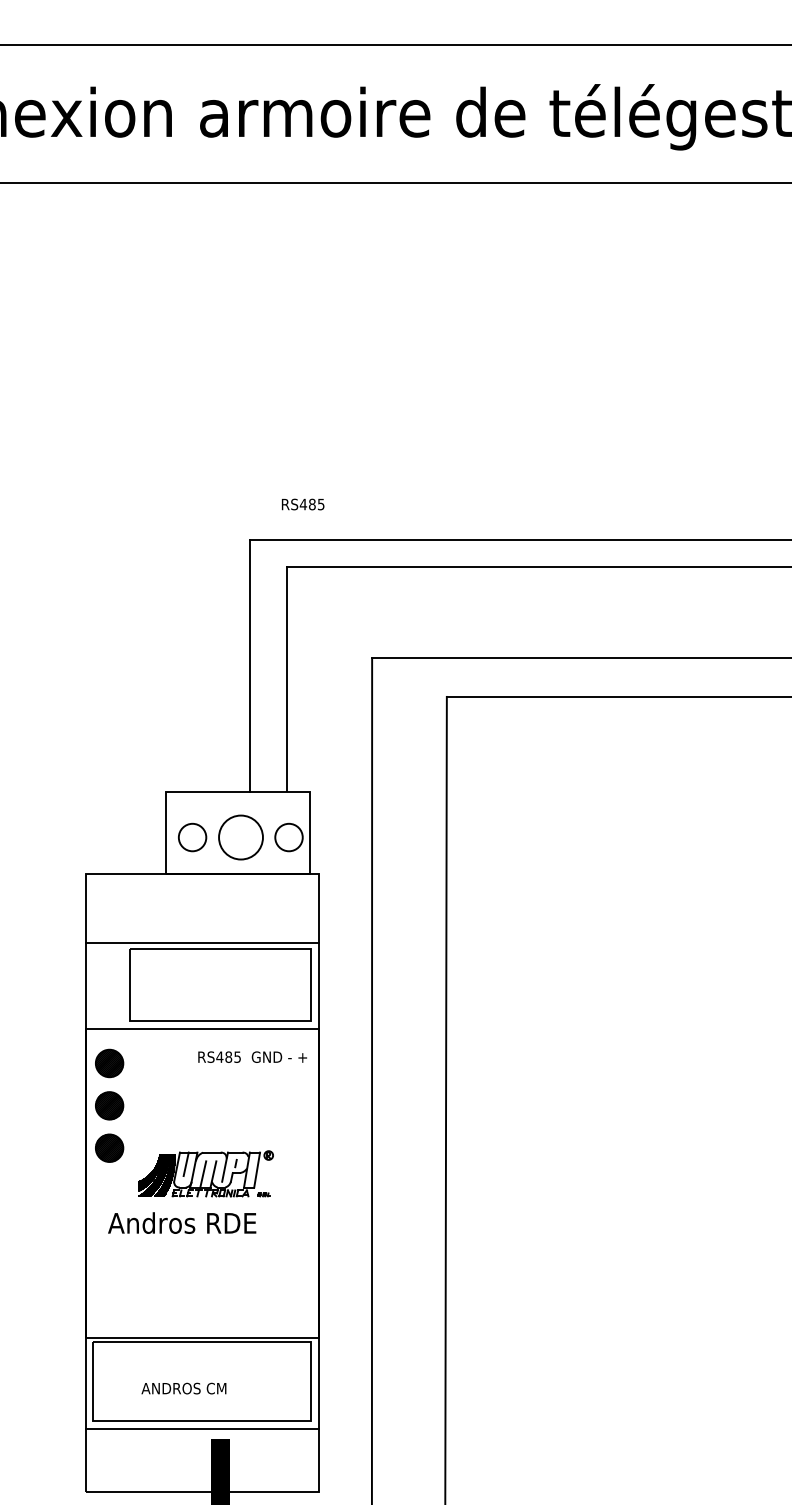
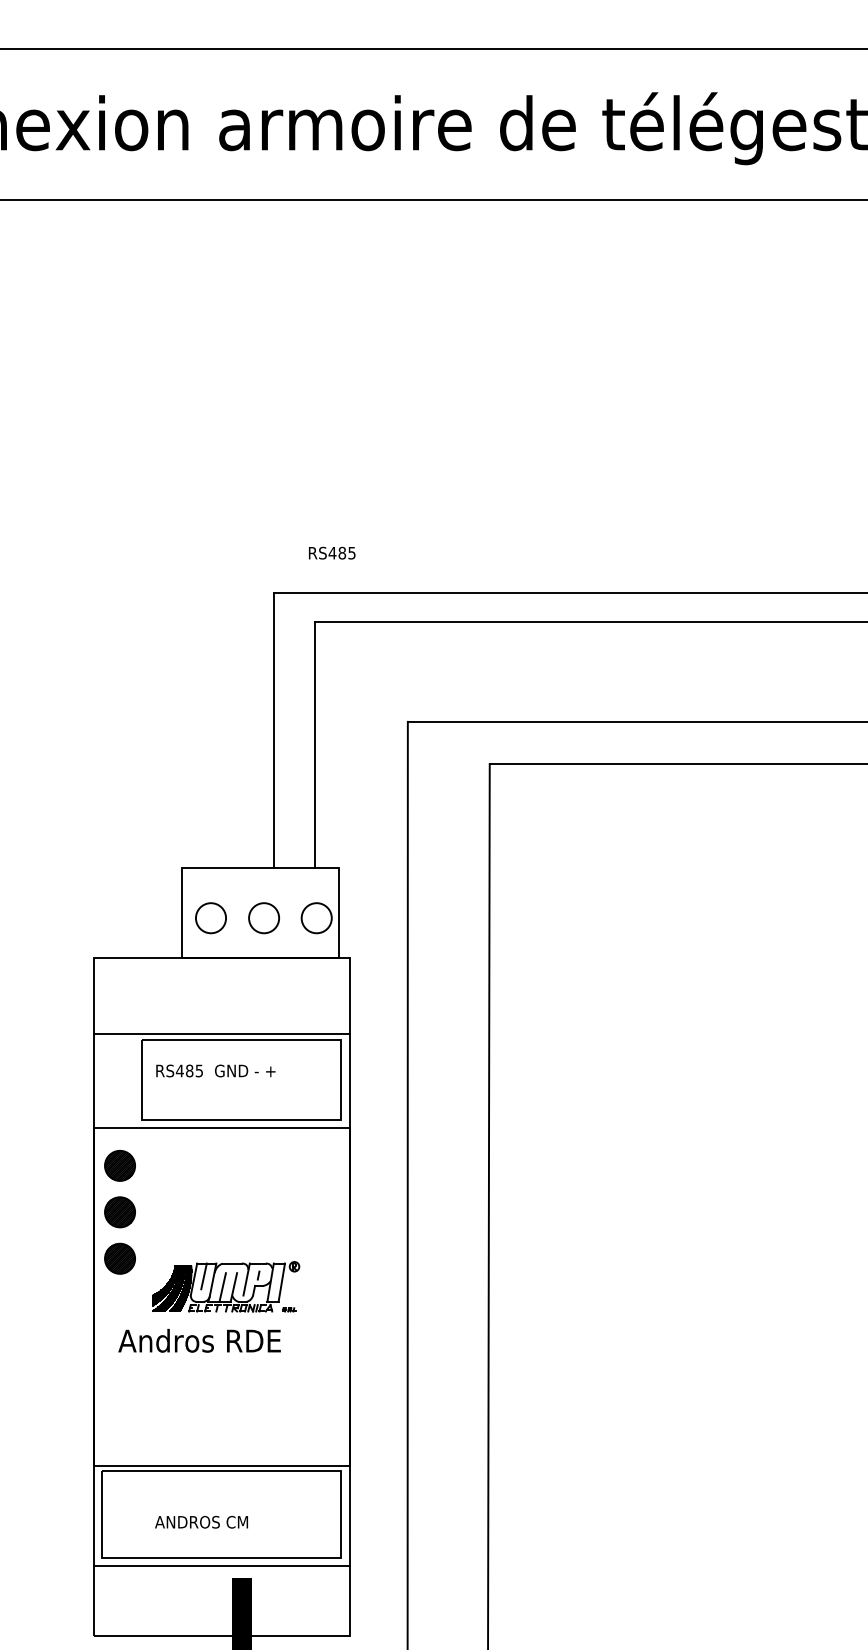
circle: (241, 837) -> (264, 918), size x0.62
text: (252, 1056) -> (215, 1070), moved

